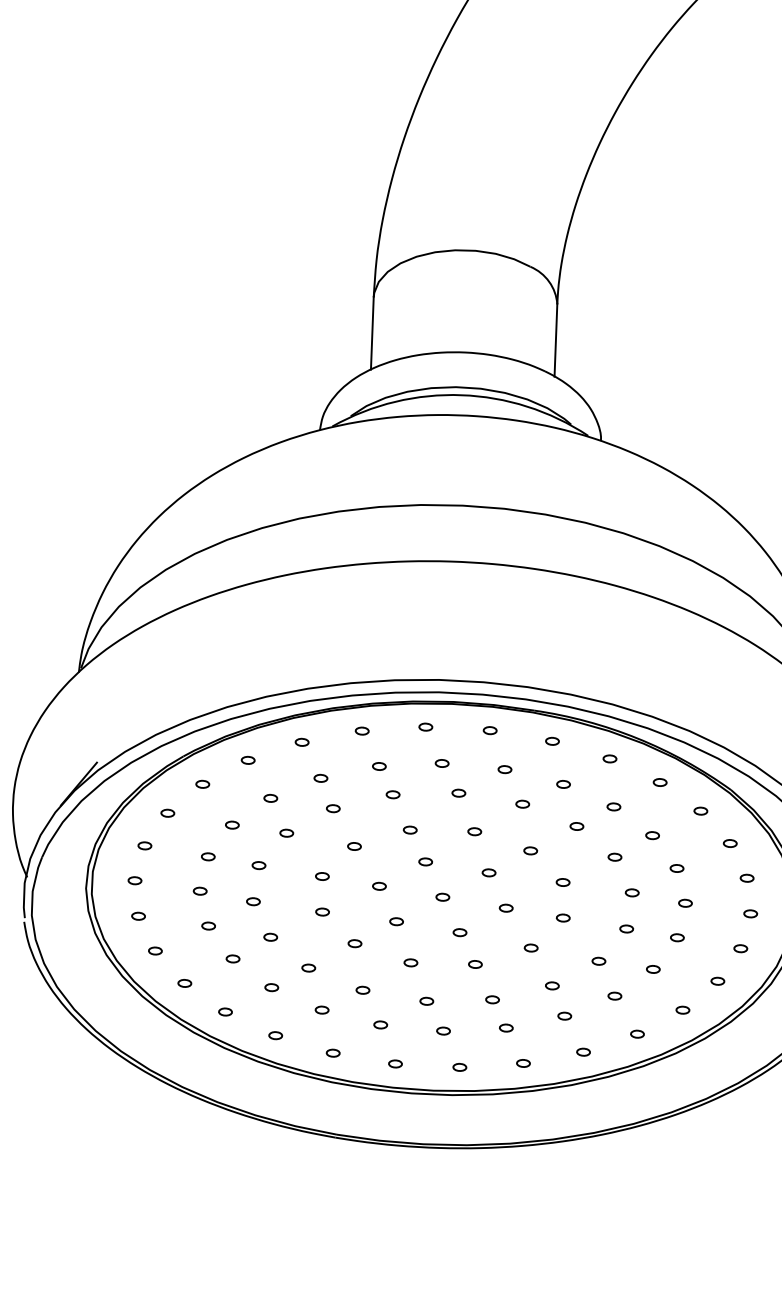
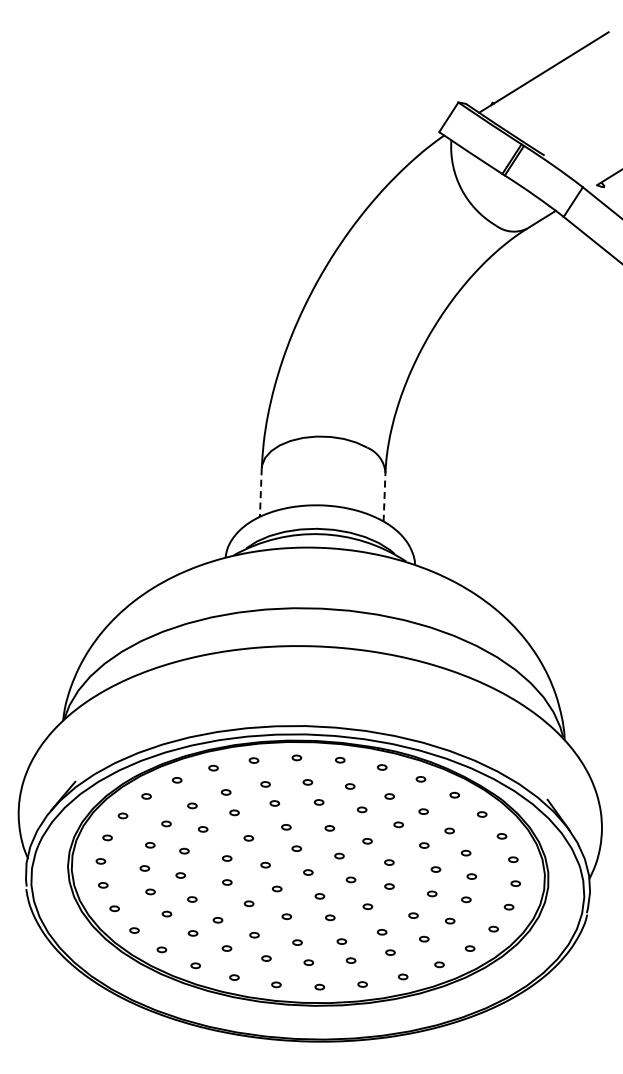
line: (371, 334) -> (260, 493), solid -> dashed
line: (555, 339) -> (384, 496), solid -> dashed

